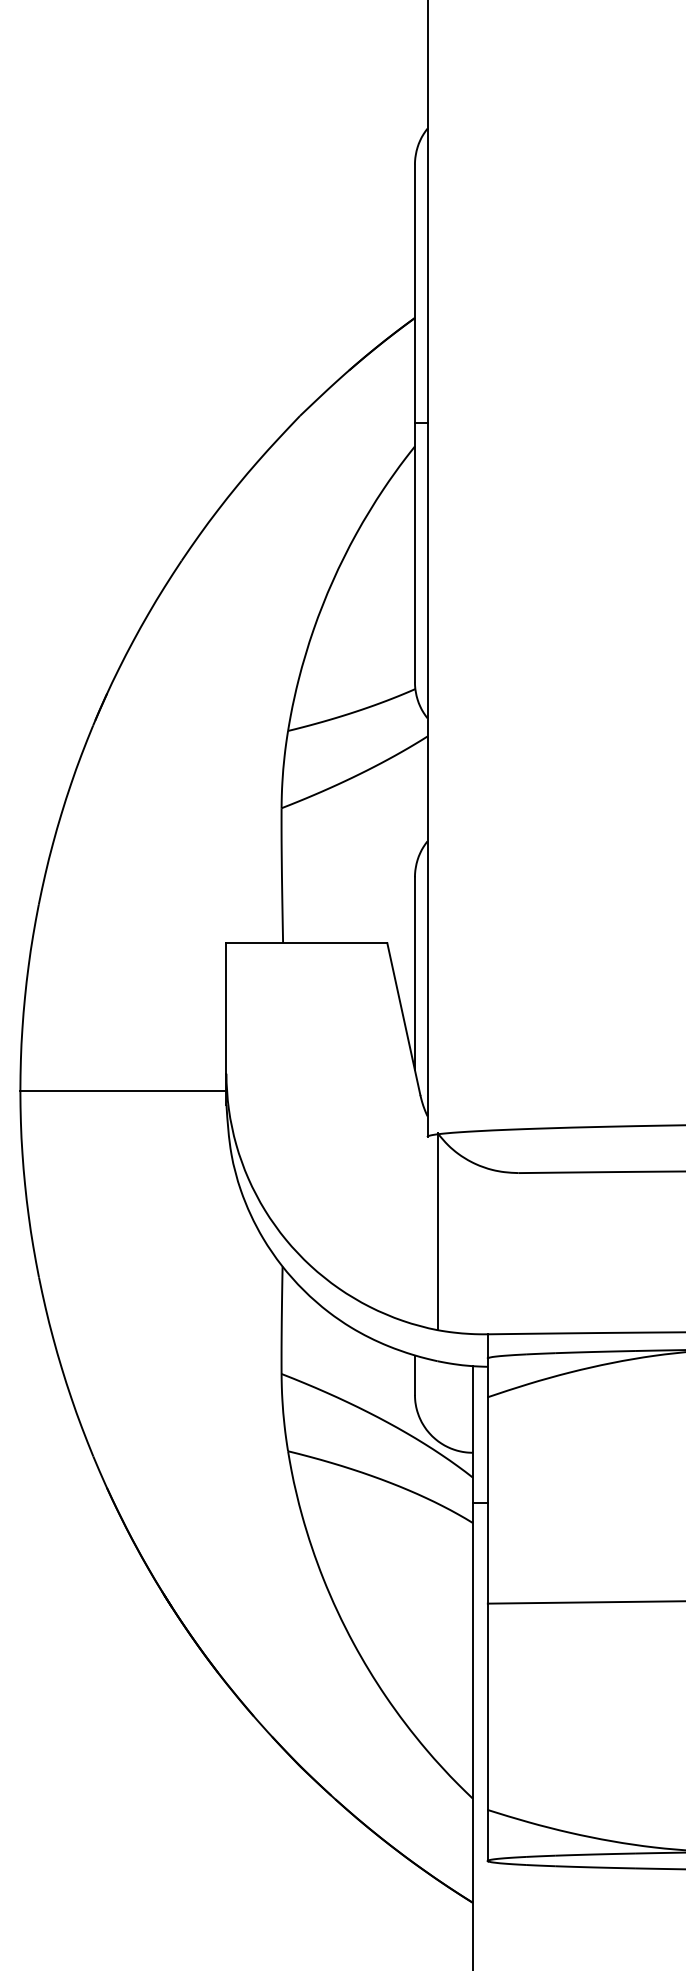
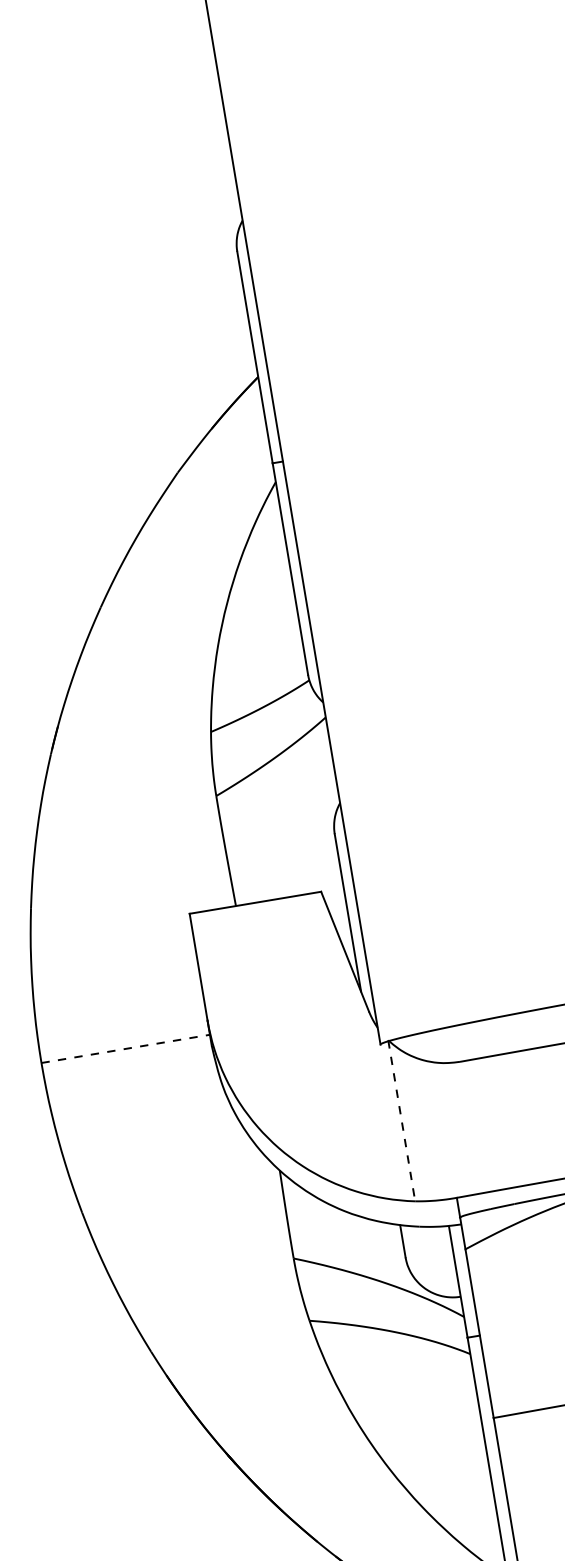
line: (123, 1091) -> (125, 1049), solid -> dashed
line: (437, 1232) -> (401, 1121), solid -> dashed

